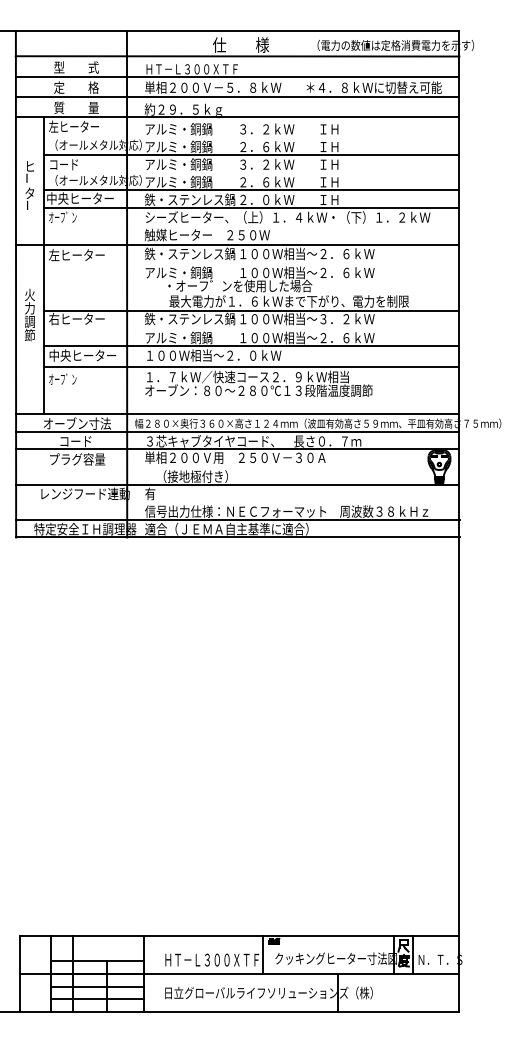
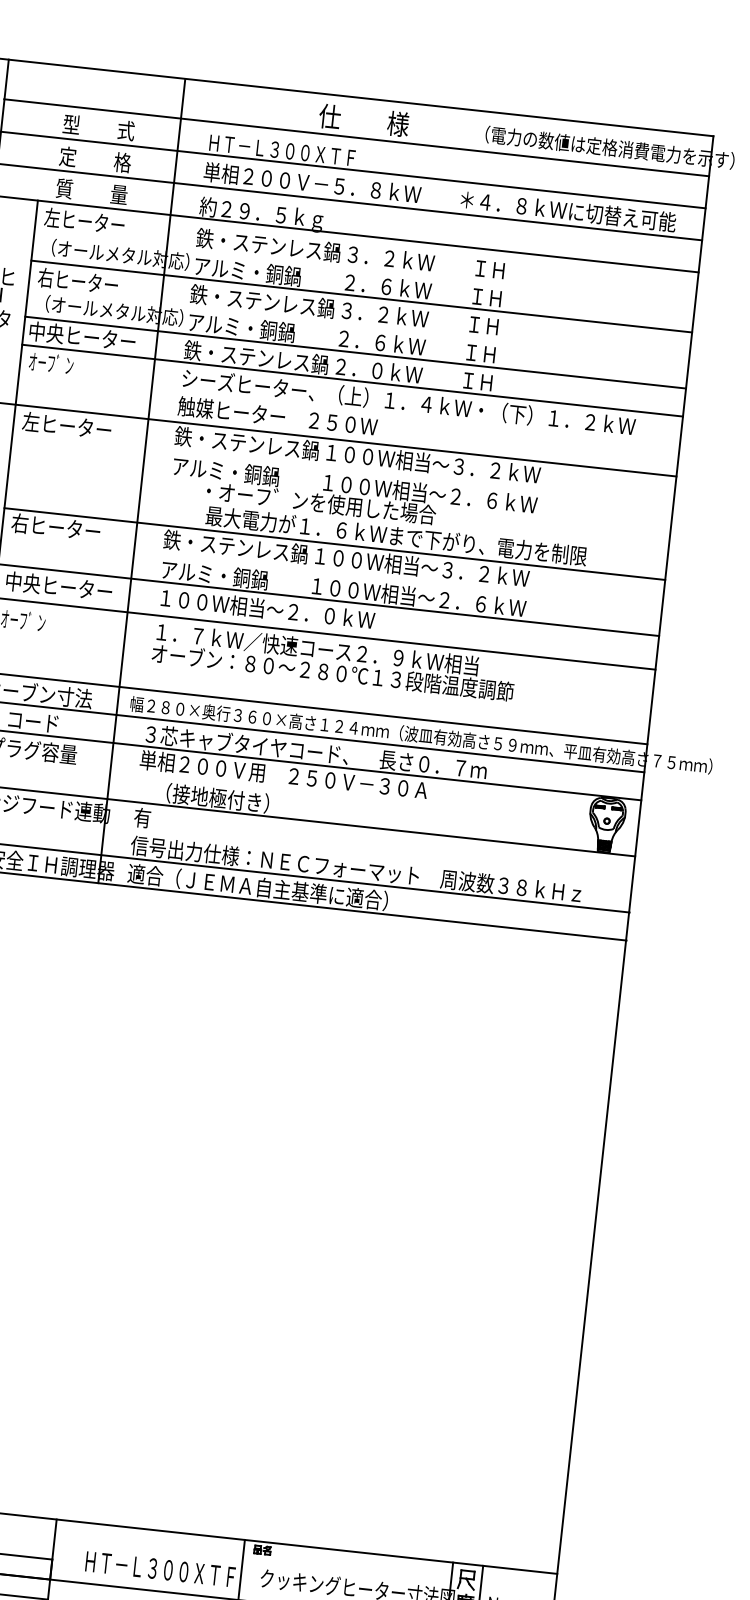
text: (189, 129) -> (267, 245), アルミ・銅鍋 -> 鉄・ステンレス鍋
text: (73, 164) -> (77, 281), コード -> 右ヒーター
text: (189, 164) -> (261, 301), アルミ・銅鍋 -> 鉄・ステンレス鍋
text: (334, 254) -> (476, 469), １００Ｗ相当～２．６ｋＷ -> １００Ｗ相当～３．２ｋＷ

